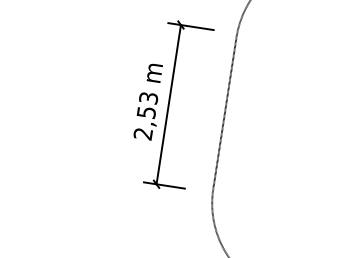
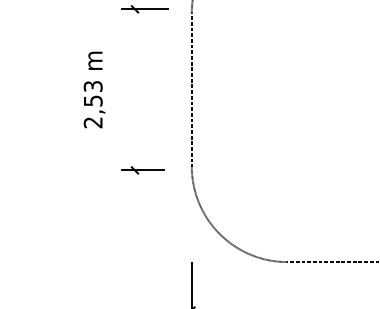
text: (149, 101) -> (94, 89), moved
line: (169, 104) -> (135, 89), removed

